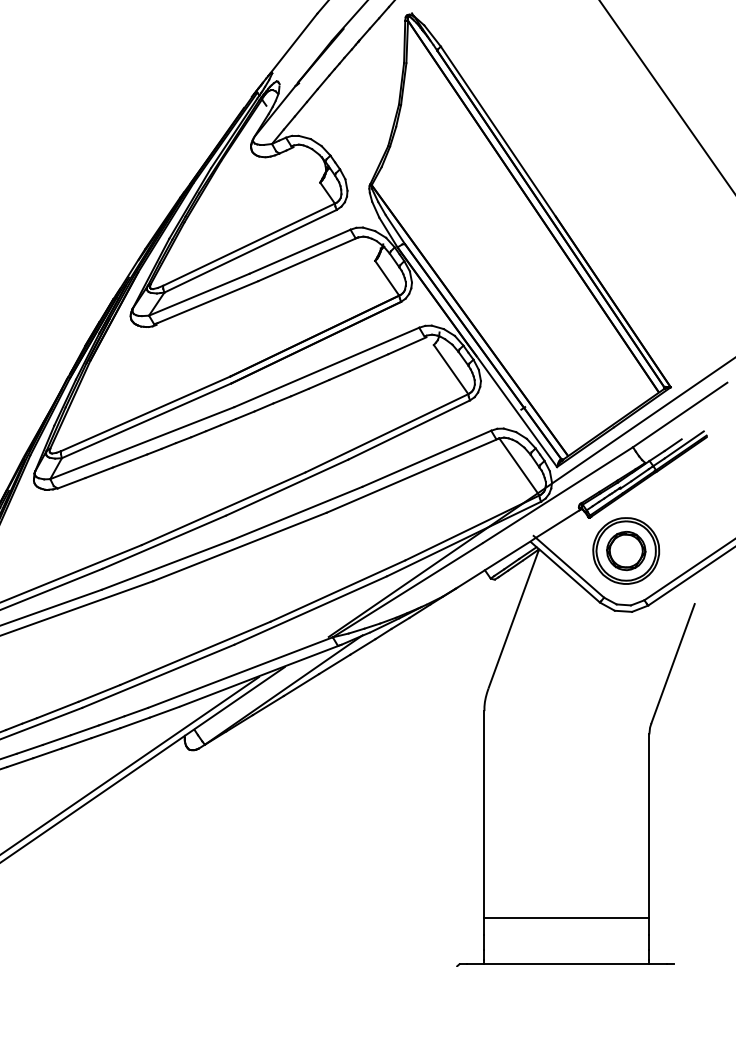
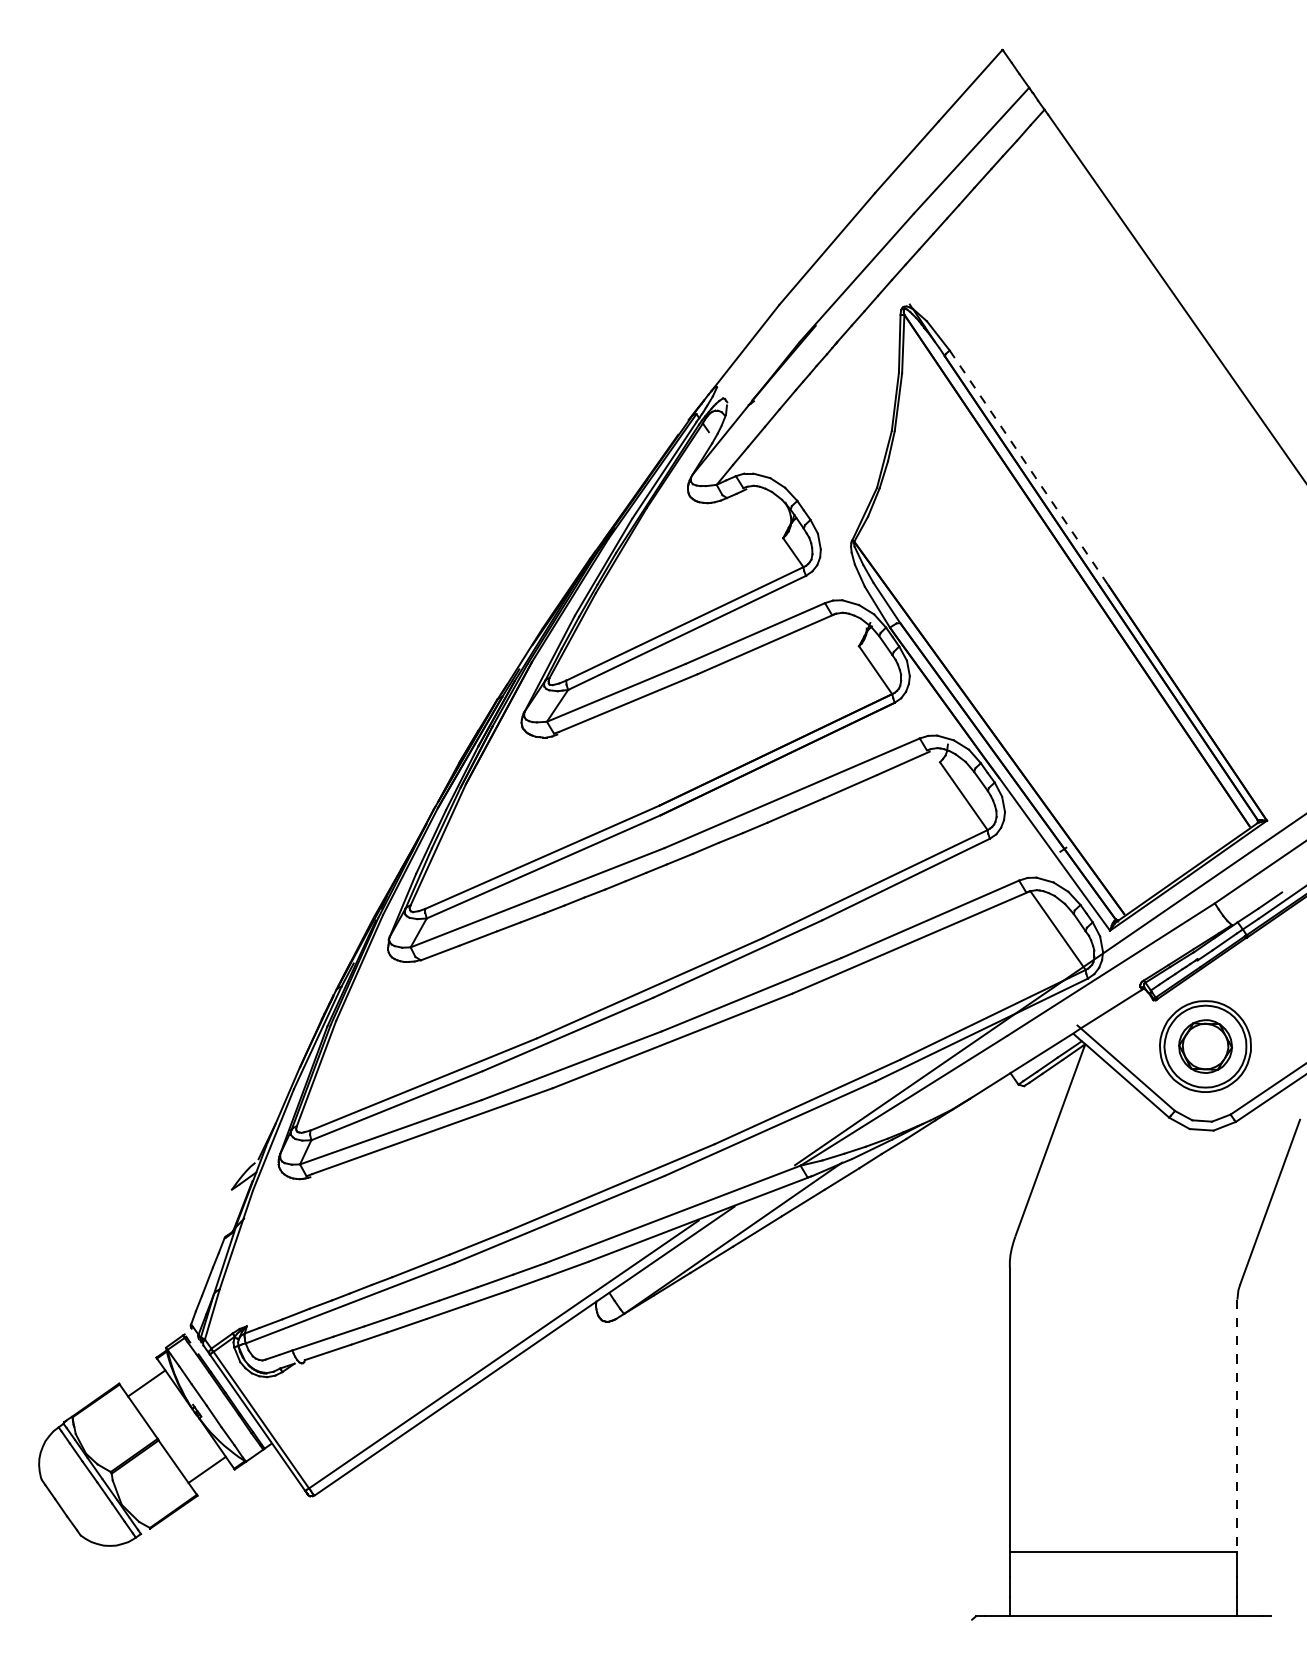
line: (498, 132) -> (1029, 468), solid -> dashed
line: (649, 826) -> (1237, 1426), solid -> dashed

